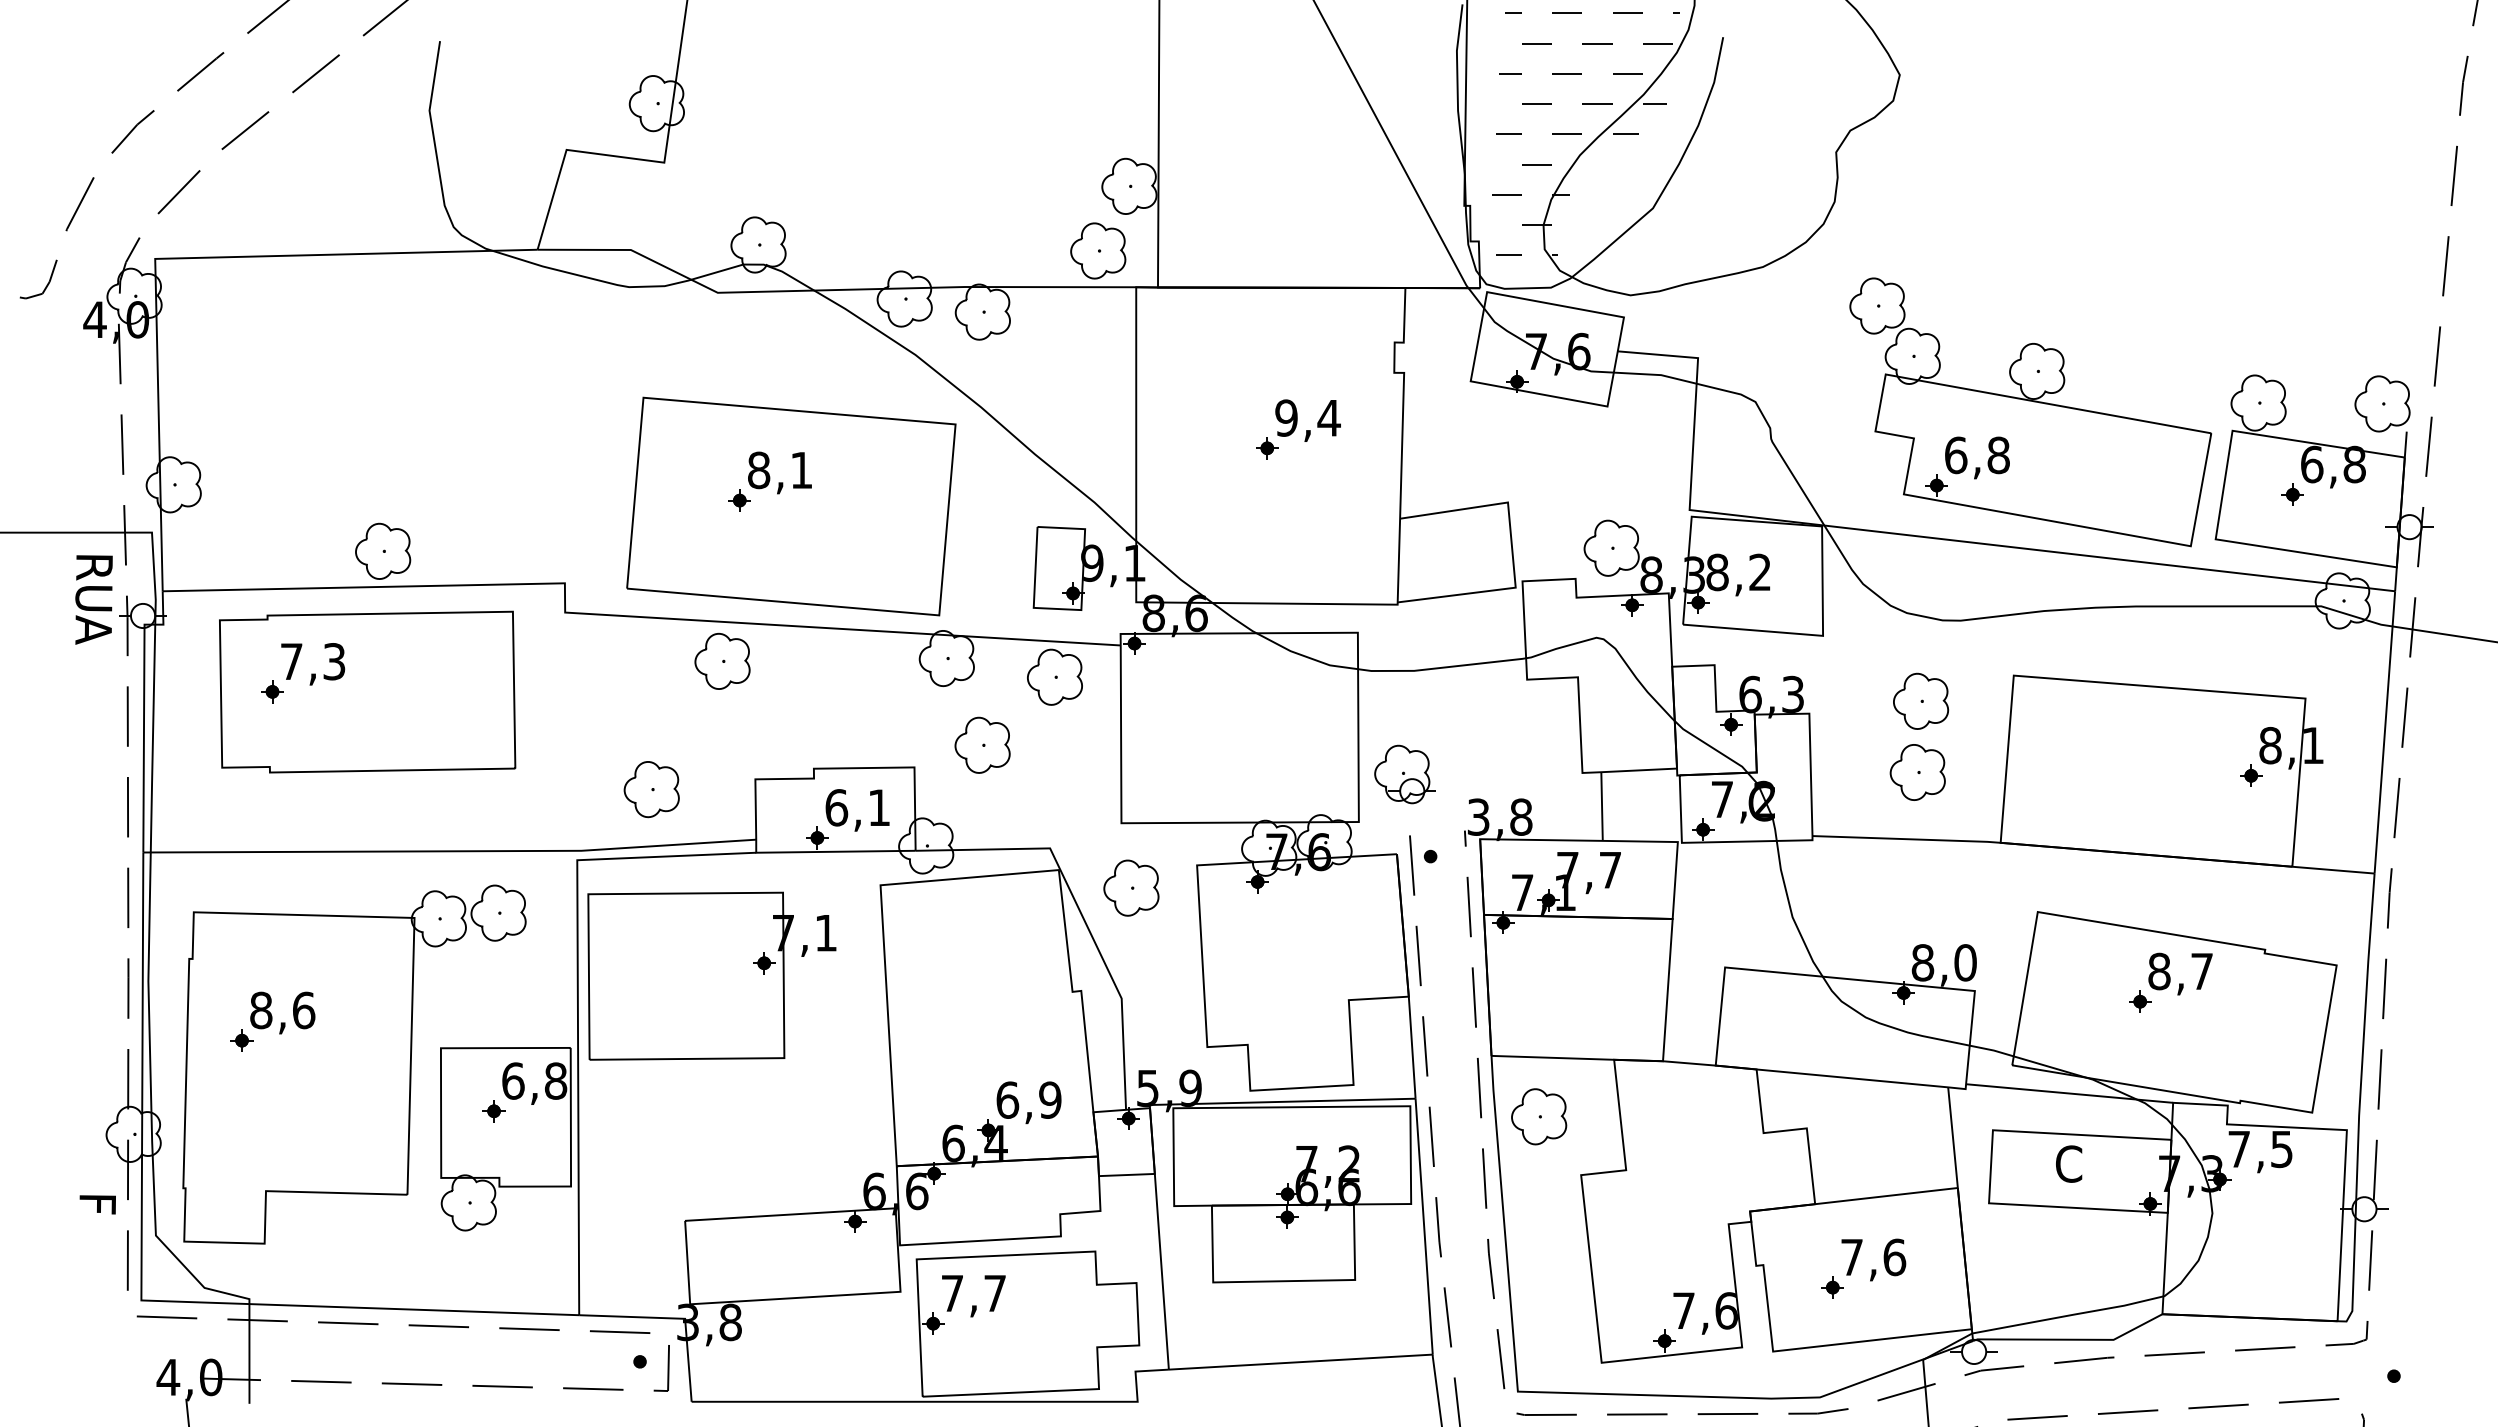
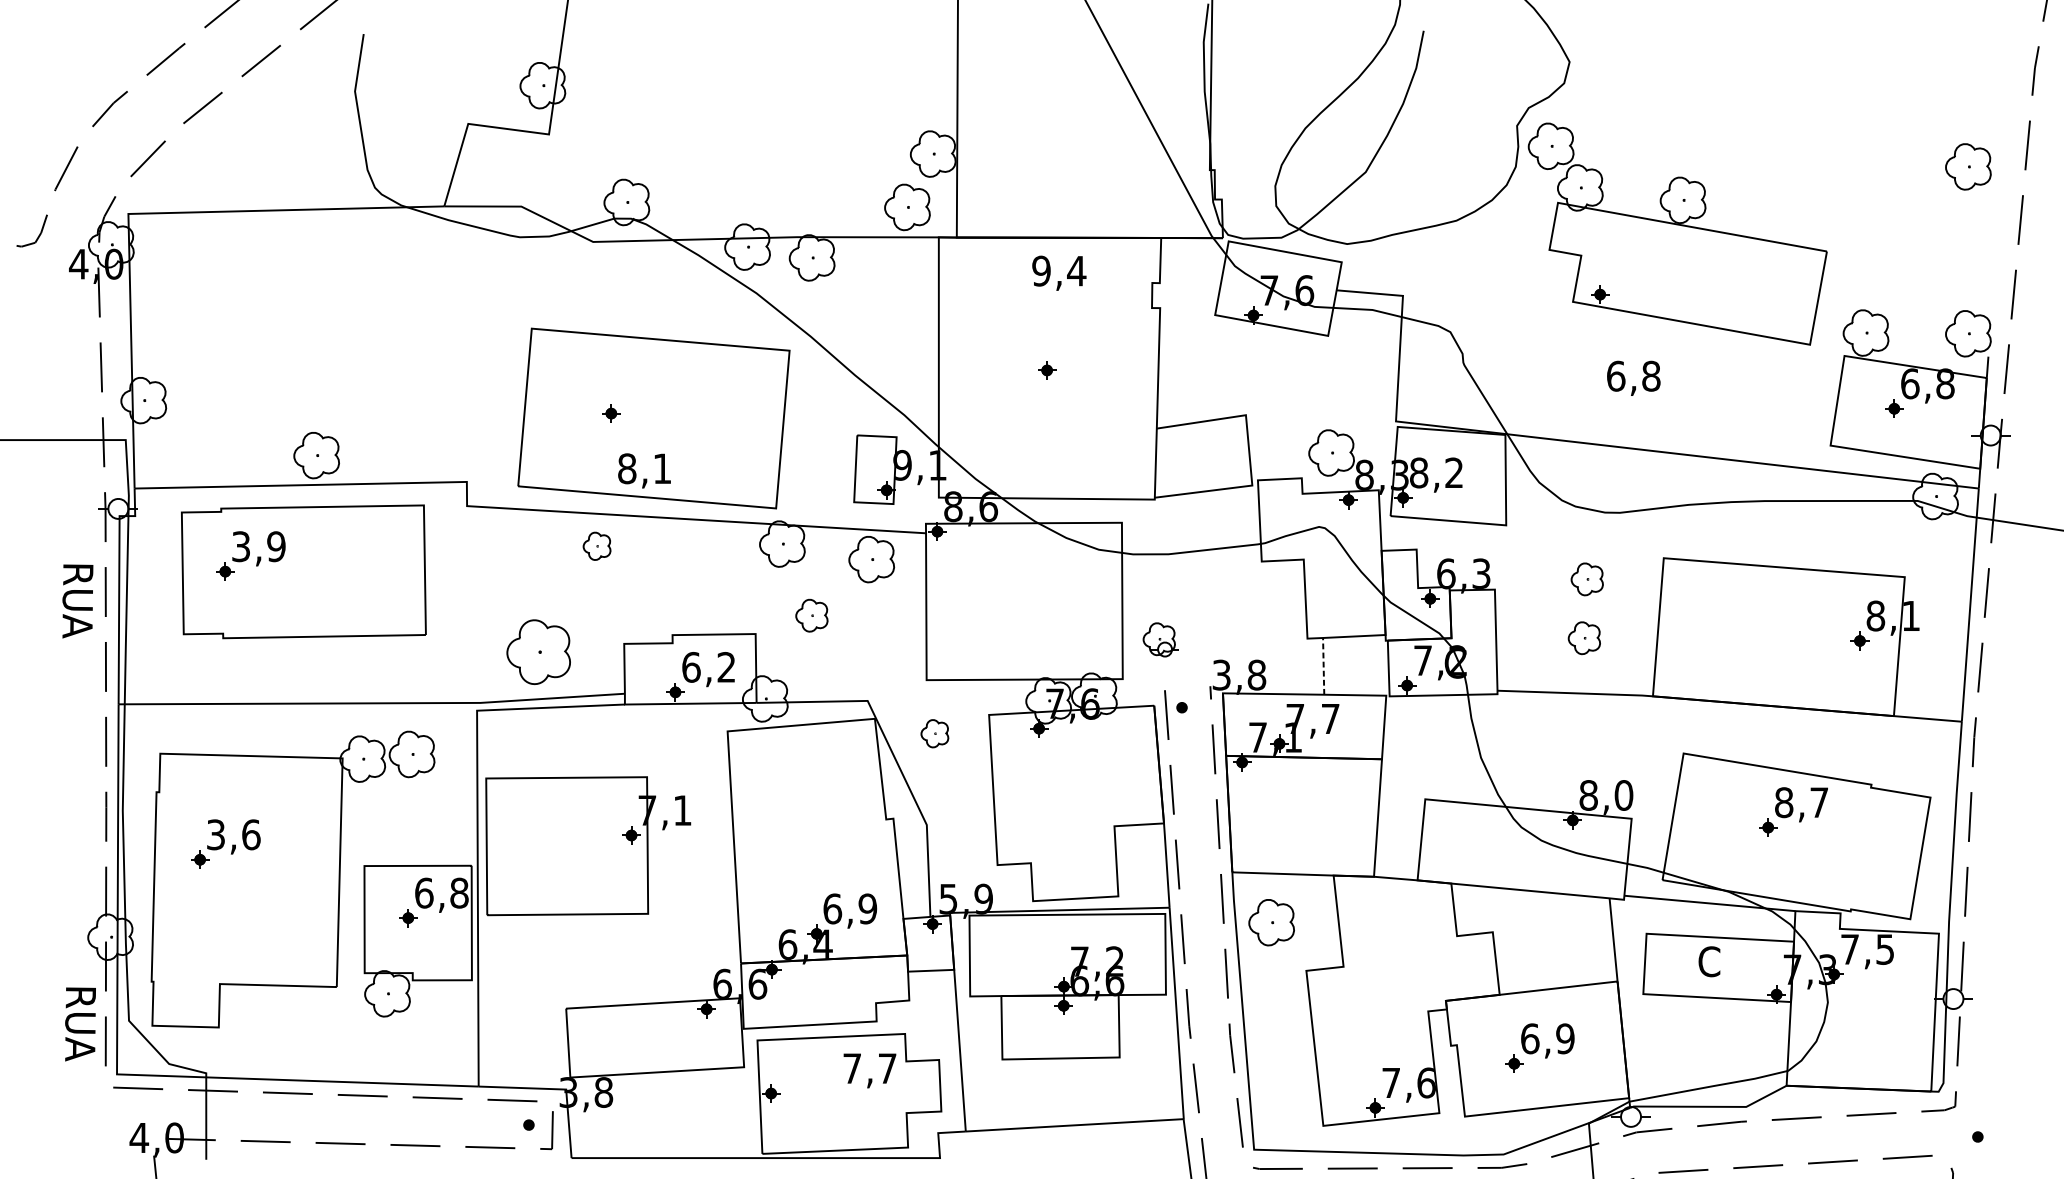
hatch: (1585, 134) -> (1309, 111), removed
part: (2382, 201) -> (1968, 166), added
part: (2030, 412) -> (1677, 234), moved
text: (1307, 420) -> (1058, 273), moved
text: (779, 472) -> (644, 470), moved
text: (93, 599) -> (77, 601), moved
part: (722, 660) -> (597, 545), size x0.6
text: (313, 661) -> (259, 546), 7,3 -> 3,9
part: (1921, 700) -> (1587, 578), size x0.7
part: (982, 744) -> (811, 615), size x0.7
part: (1917, 772) -> (1584, 638), size x0.7
part: (1404, 774) -> (1160, 639), size x0.7
part: (651, 789) -> (538, 652), size x1.4
line: (1602, 806) -> (1324, 666), solid -> dashed
text: (878, 807) -> (725, 667), 6,1 -> 6,2
part: (1131, 887) -> (934, 733), size x0.6
part: (711, 975) -> (587, 845), moved
text: (261, 1010) -> (216, 834), 8,6 -> 3,6
text: (96, 1242) -> (79, 1026), F -> RUA
text: (1873, 1257) -> (1547, 1038), 7,6 -> 6,9
text: (973, 1296) -> (869, 1071), moved

